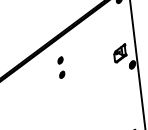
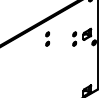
part: (101, 61) -> (74, 38), added

